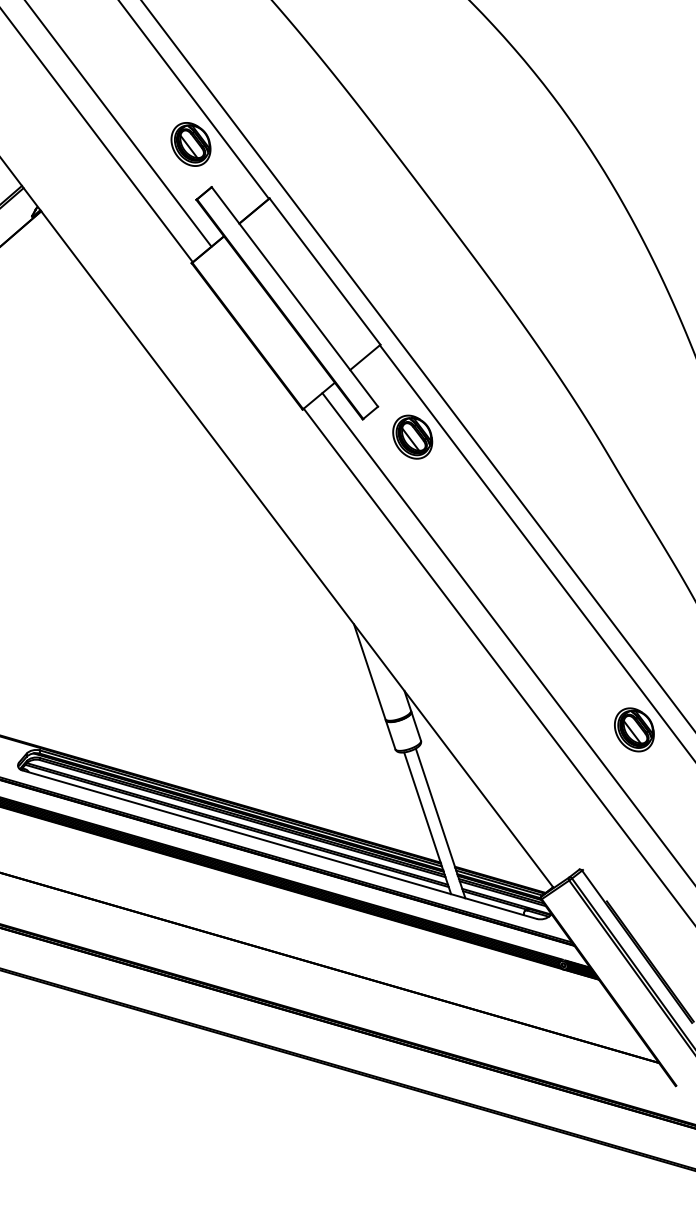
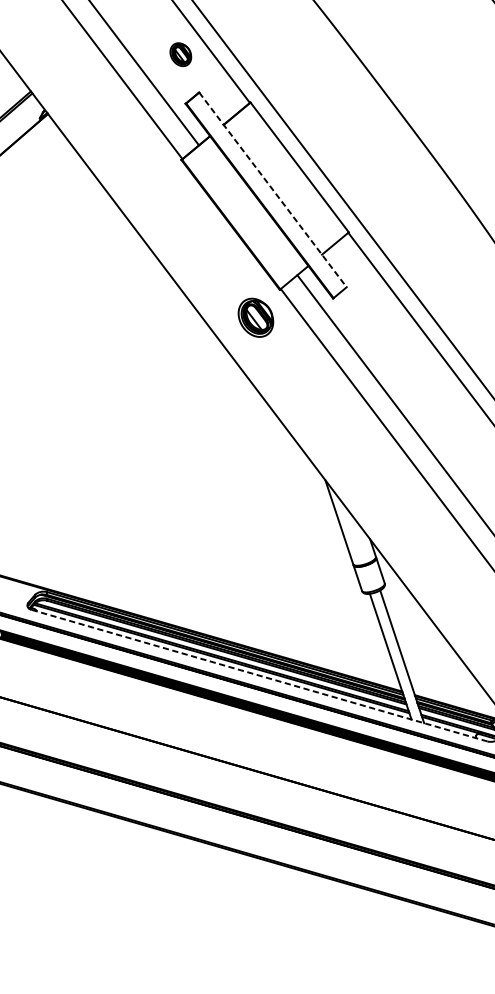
part: (190, 144) -> (180, 54), size x0.6
line: (294, 296) -> (272, 189), solid -> dashed
part: (412, 436) -> (255, 317), moved
line: (280, 844) -> (260, 675), solid -> dashed

